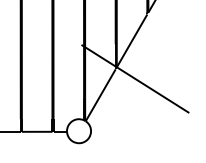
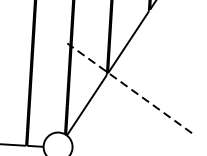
line: (135, 78) -> (129, 87), solid -> dashed

